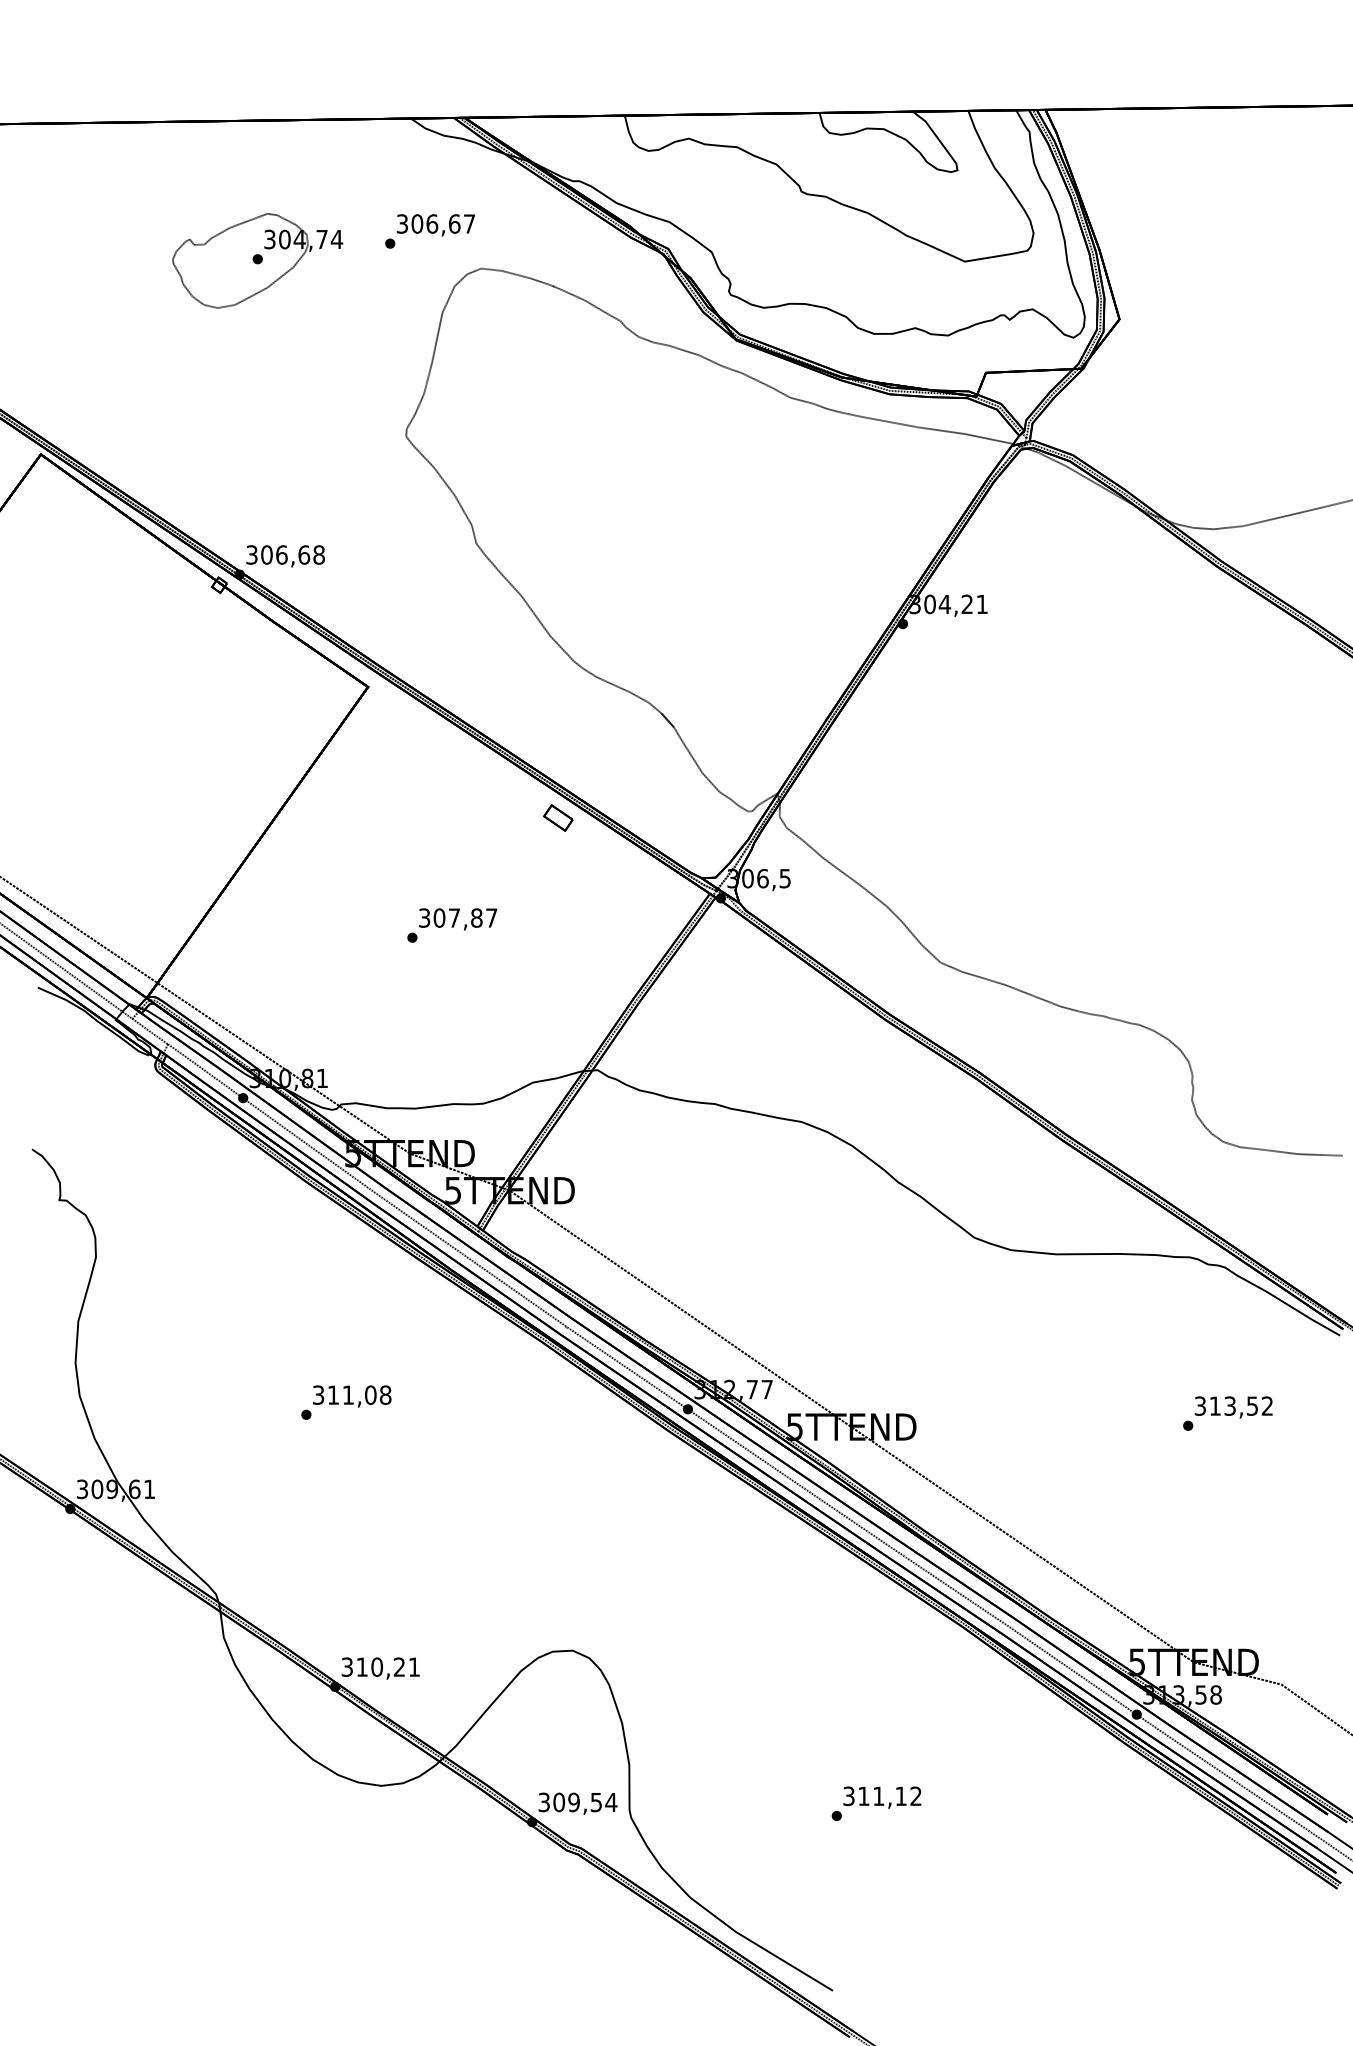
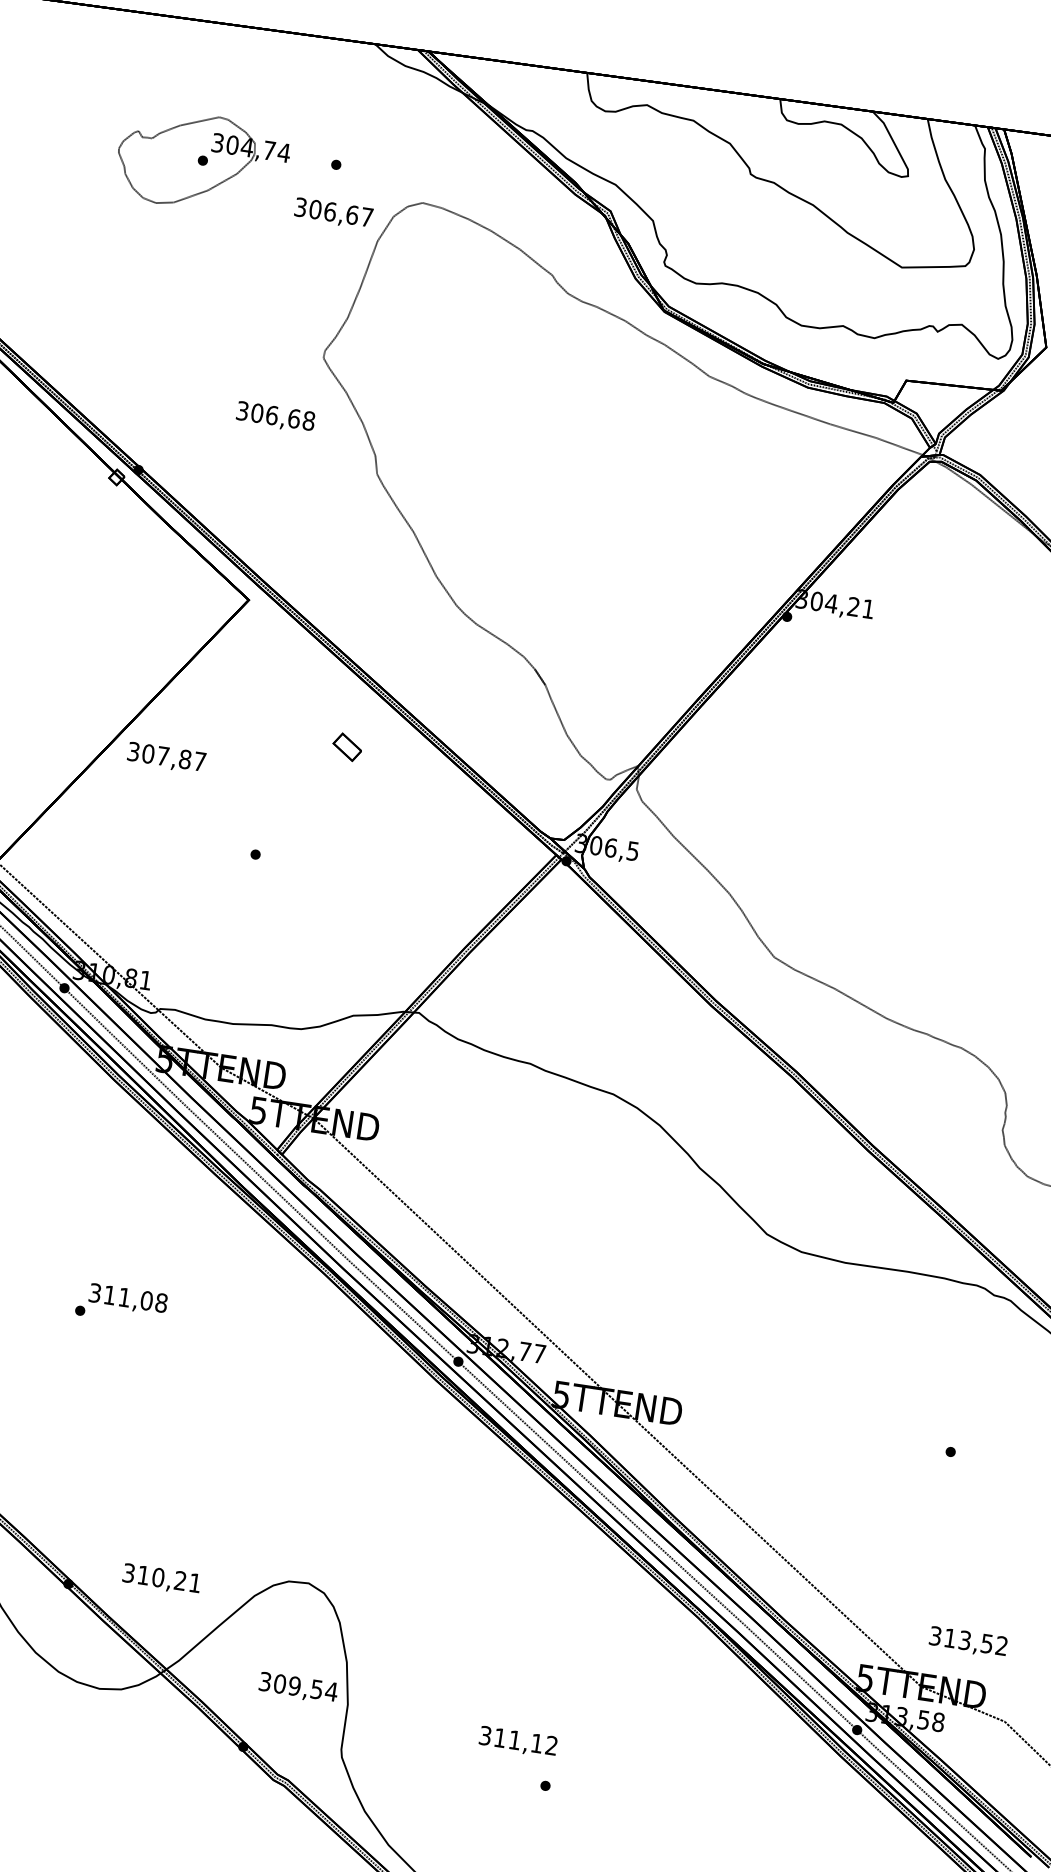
text: (435, 225) -> (333, 213), moved
text: (285, 556) -> (275, 417), moved
part: (558, 817) -> (347, 746), moved
text: (458, 919) -> (166, 758), moved
text: (1233, 1407) -> (968, 1642), moved
text: (380, 1668) -> (161, 1579), moved
text: (882, 1797) -> (518, 1741), moved
text: (577, 1803) -> (297, 1687), moved

